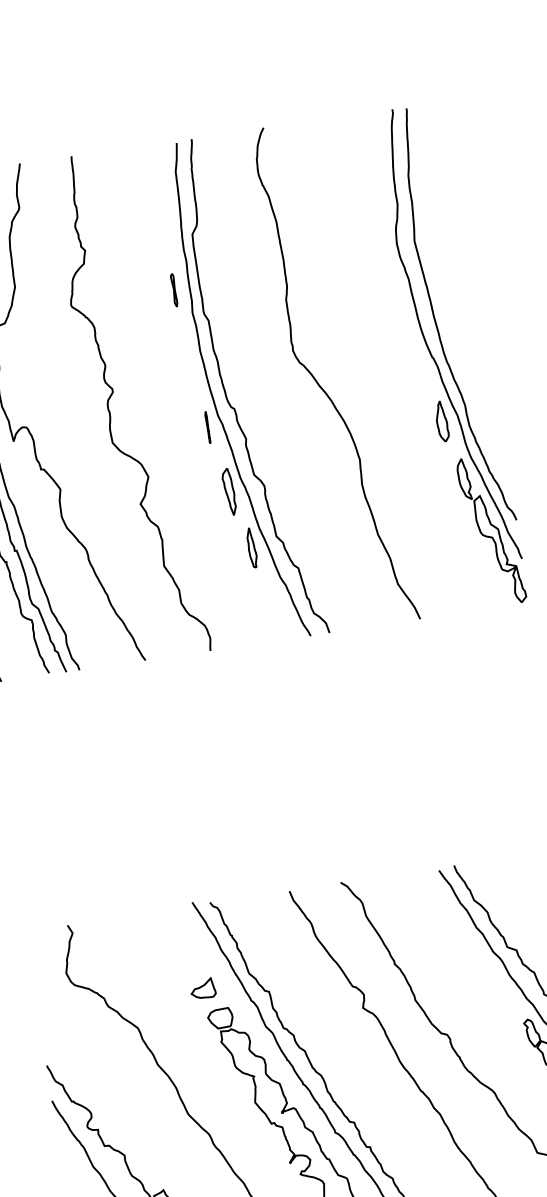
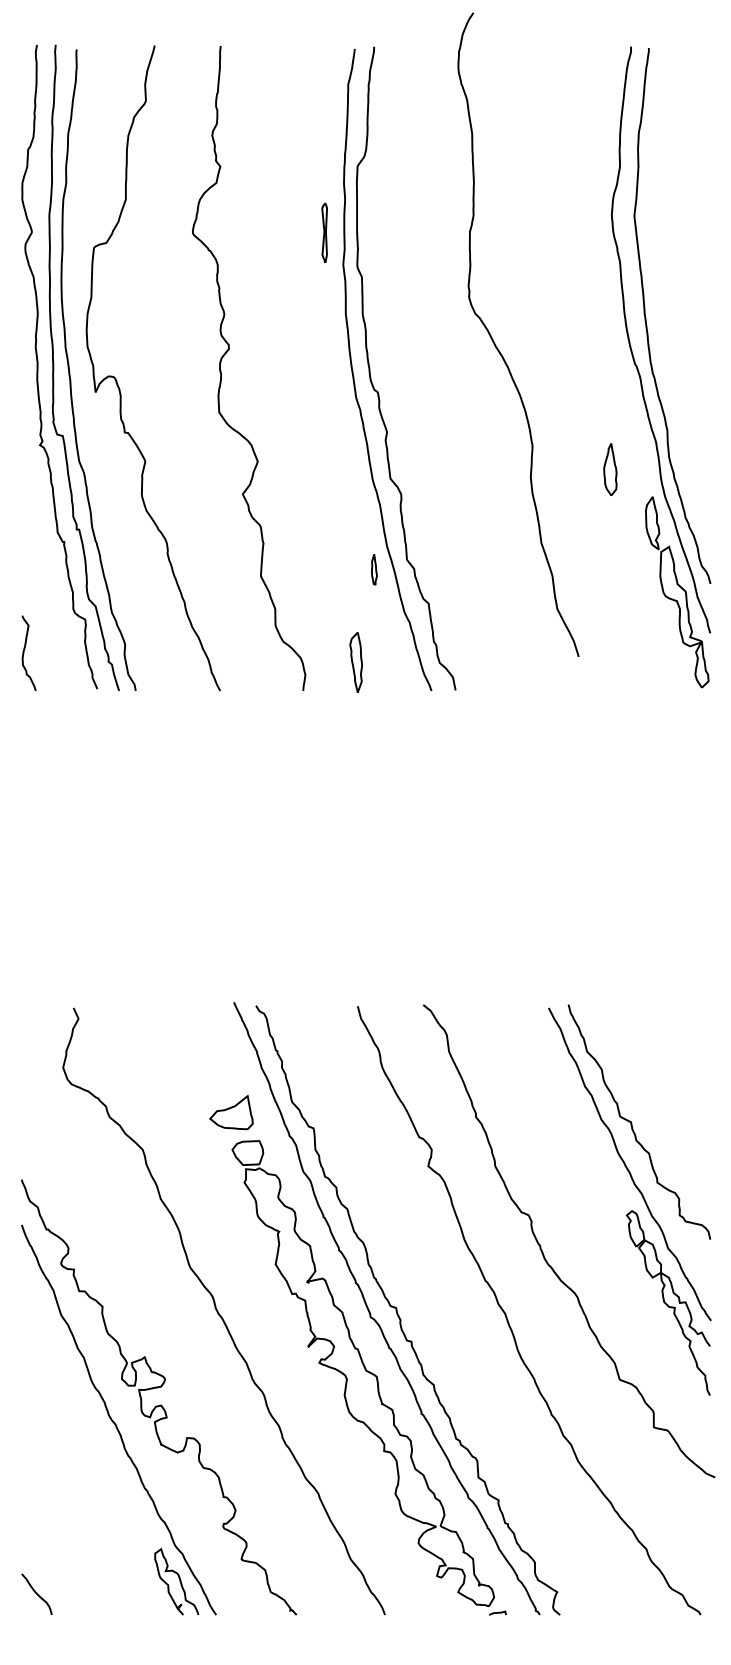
part: (173, 290) -> (323, 232), size x1.4
curve: (321, 387) -> (498, 348), moved
part: (442, 421) -> (610, 469), moved
line: (207, 427) -> (340, 410), removed
part: (228, 492) -> (355, 662), moved
part: (252, 547) -> (374, 569), size x0.6
part: (203, 988) -> (231, 1112), size x1.4

